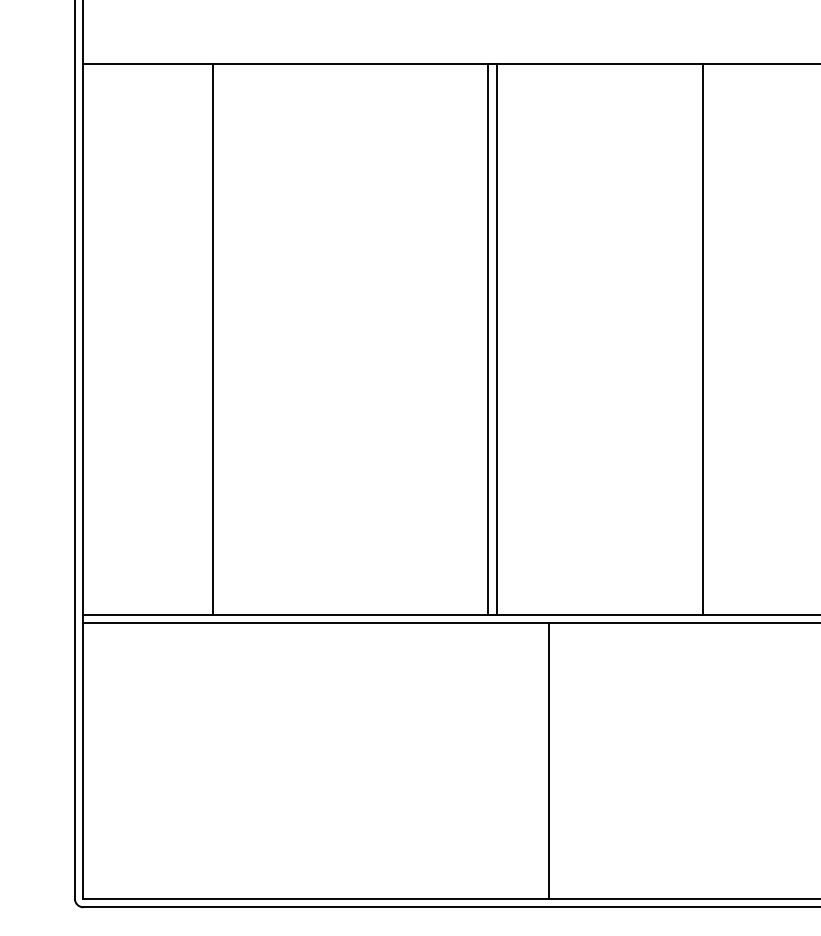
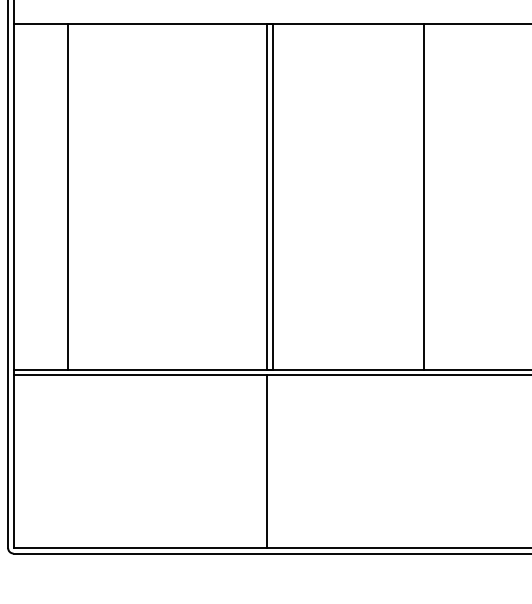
line: (212, 338) -> (67, 196), moved
line: (703, 338) -> (424, 196), moved
line: (548, 760) -> (267, 461), moved

